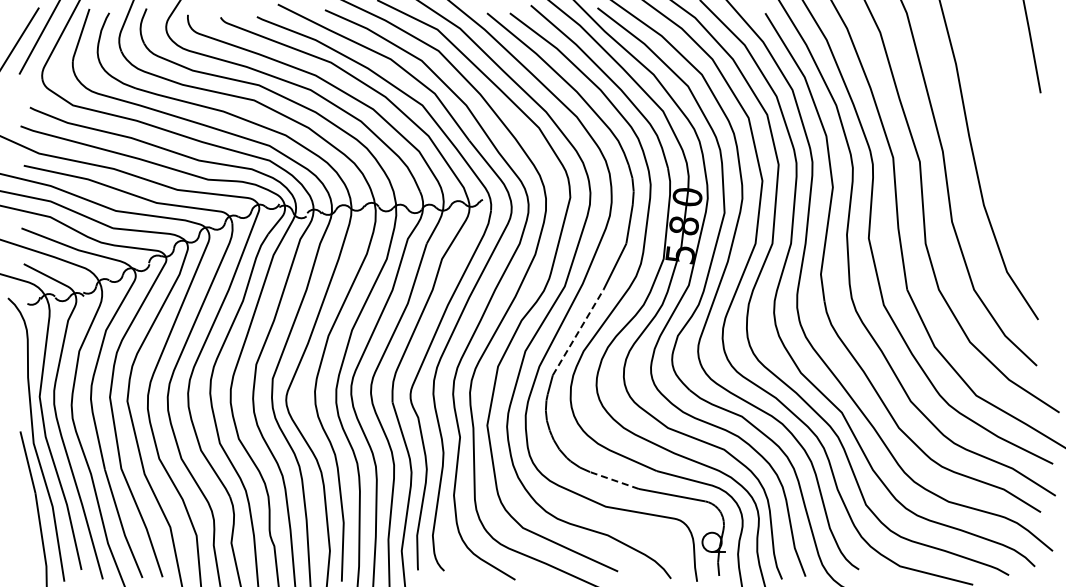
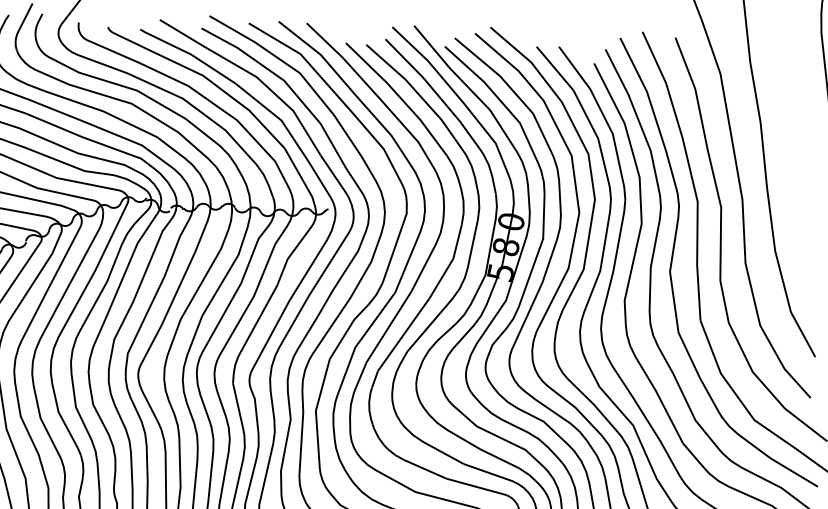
line: (578, 332) -> (404, 334), dashed -> solid
line: (614, 480) -> (425, 469), dashed -> solid

